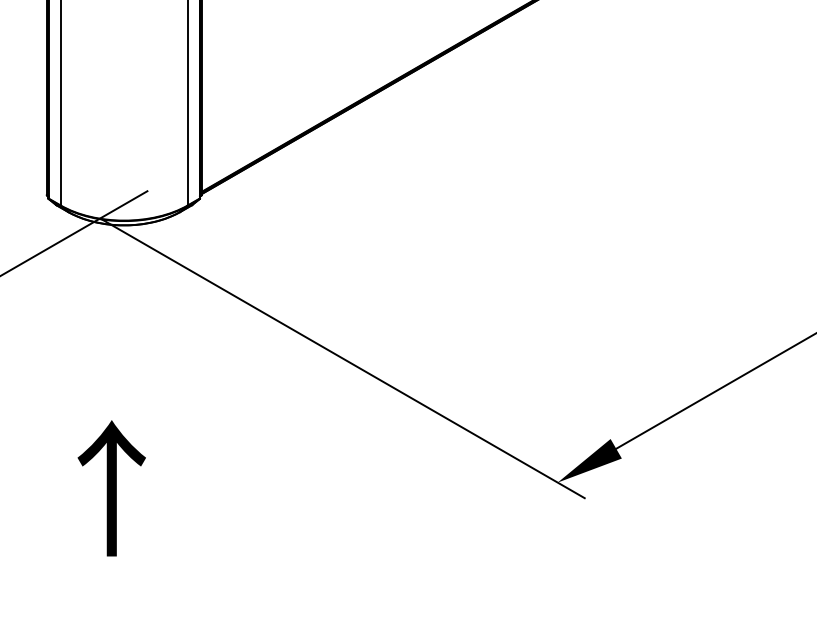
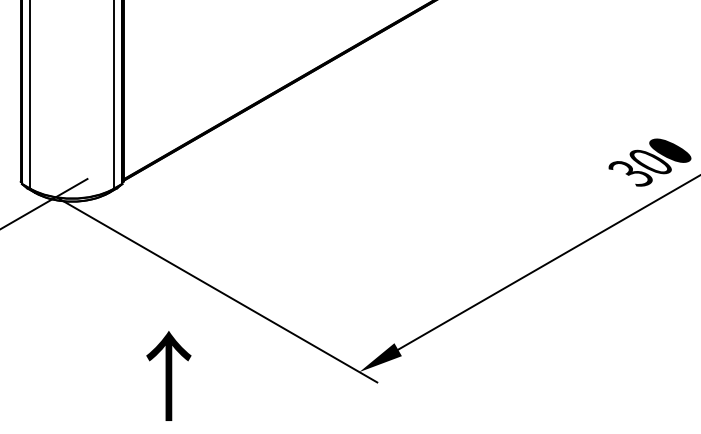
text: (111, 487) -> (168, 375), moved

